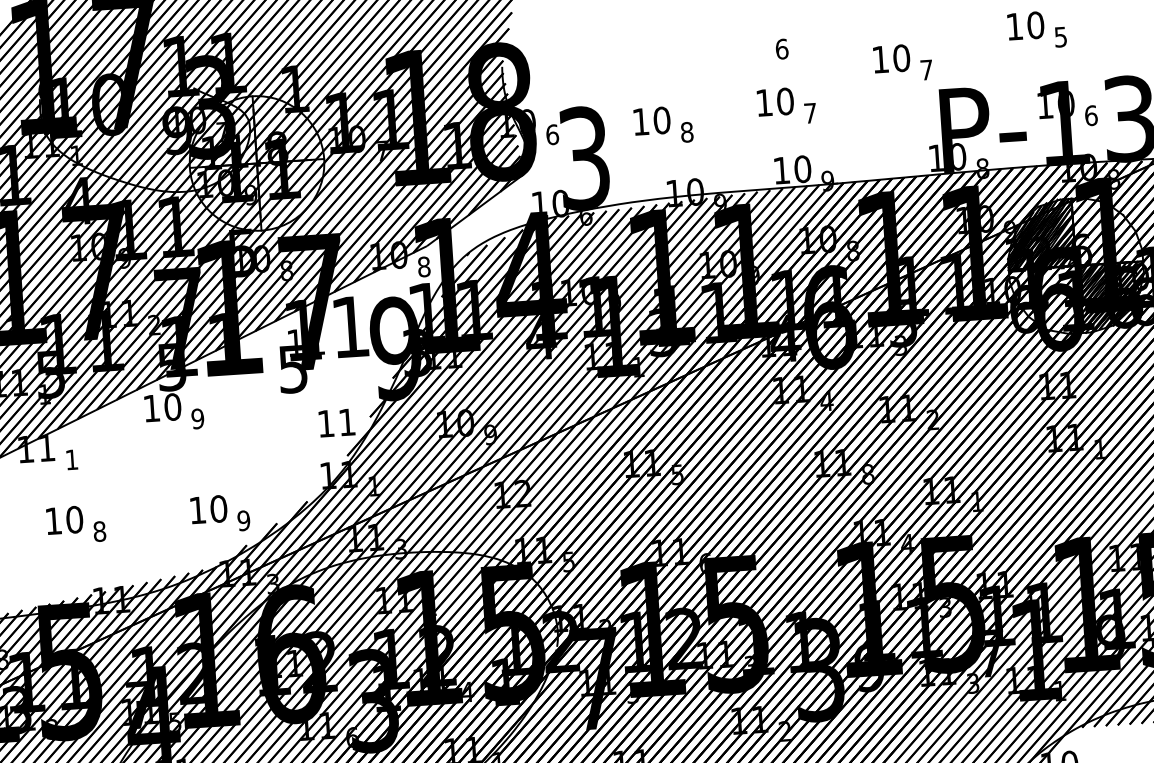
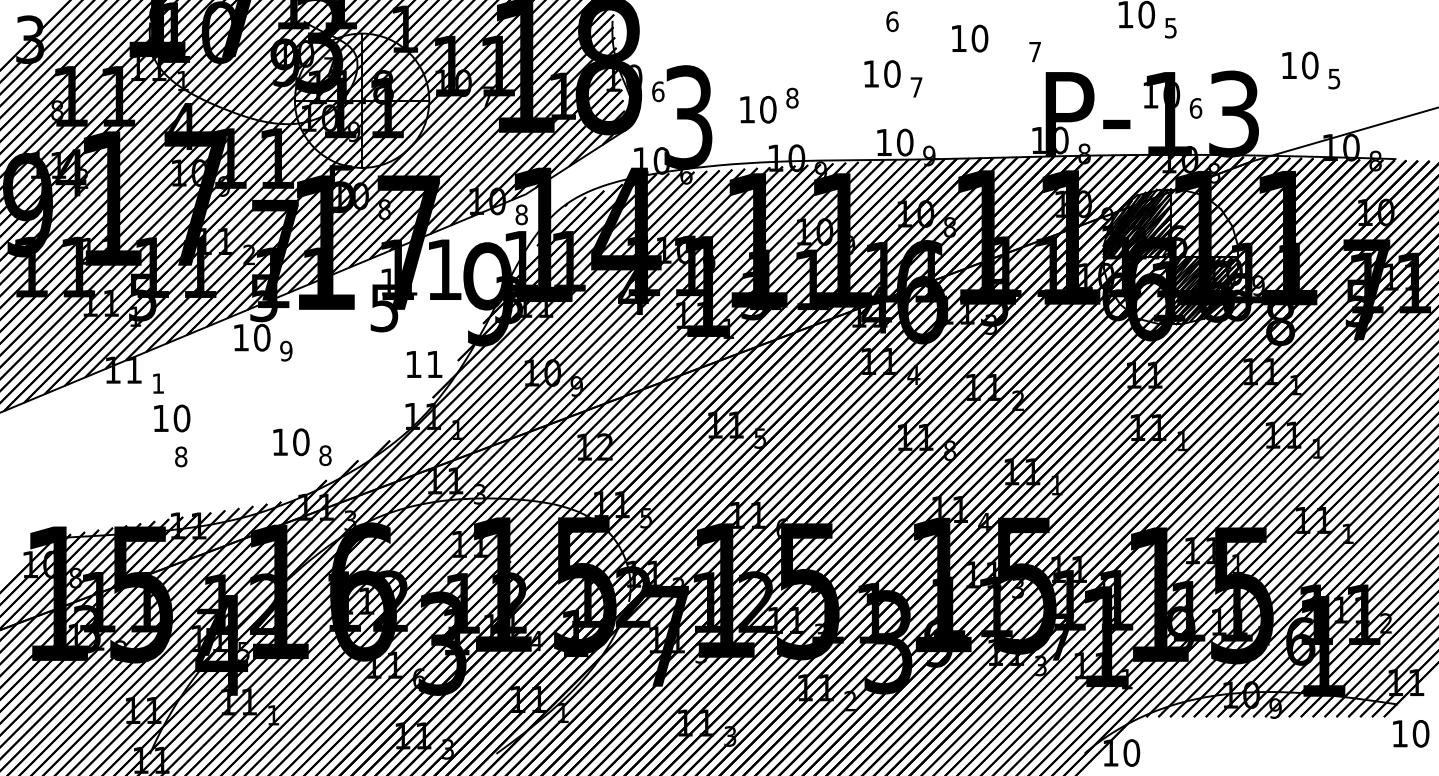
text: (892, 58) -> (970, 38), moved
text: (652, 120) -> (758, 109), moved
text: (65, 520) -> (172, 418), moved
text: (243, 520) -> (325, 455), 9 -> 8

